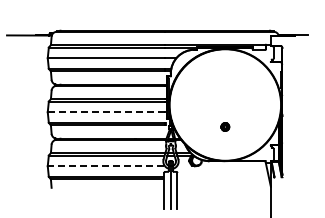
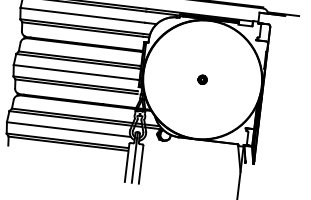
line: (106, 112) -> (75, 72), dashed -> solid
part: (225, 126) -> (202, 79), moved
line: (105, 166) -> (68, 129), dashed -> solid

